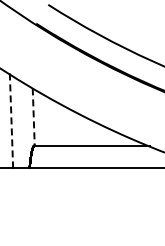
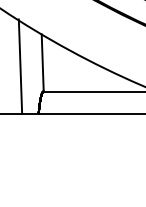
line: (33, 117) -> (42, 63), dashed -> solid
line: (11, 121) -> (20, 67), dashed -> solid

